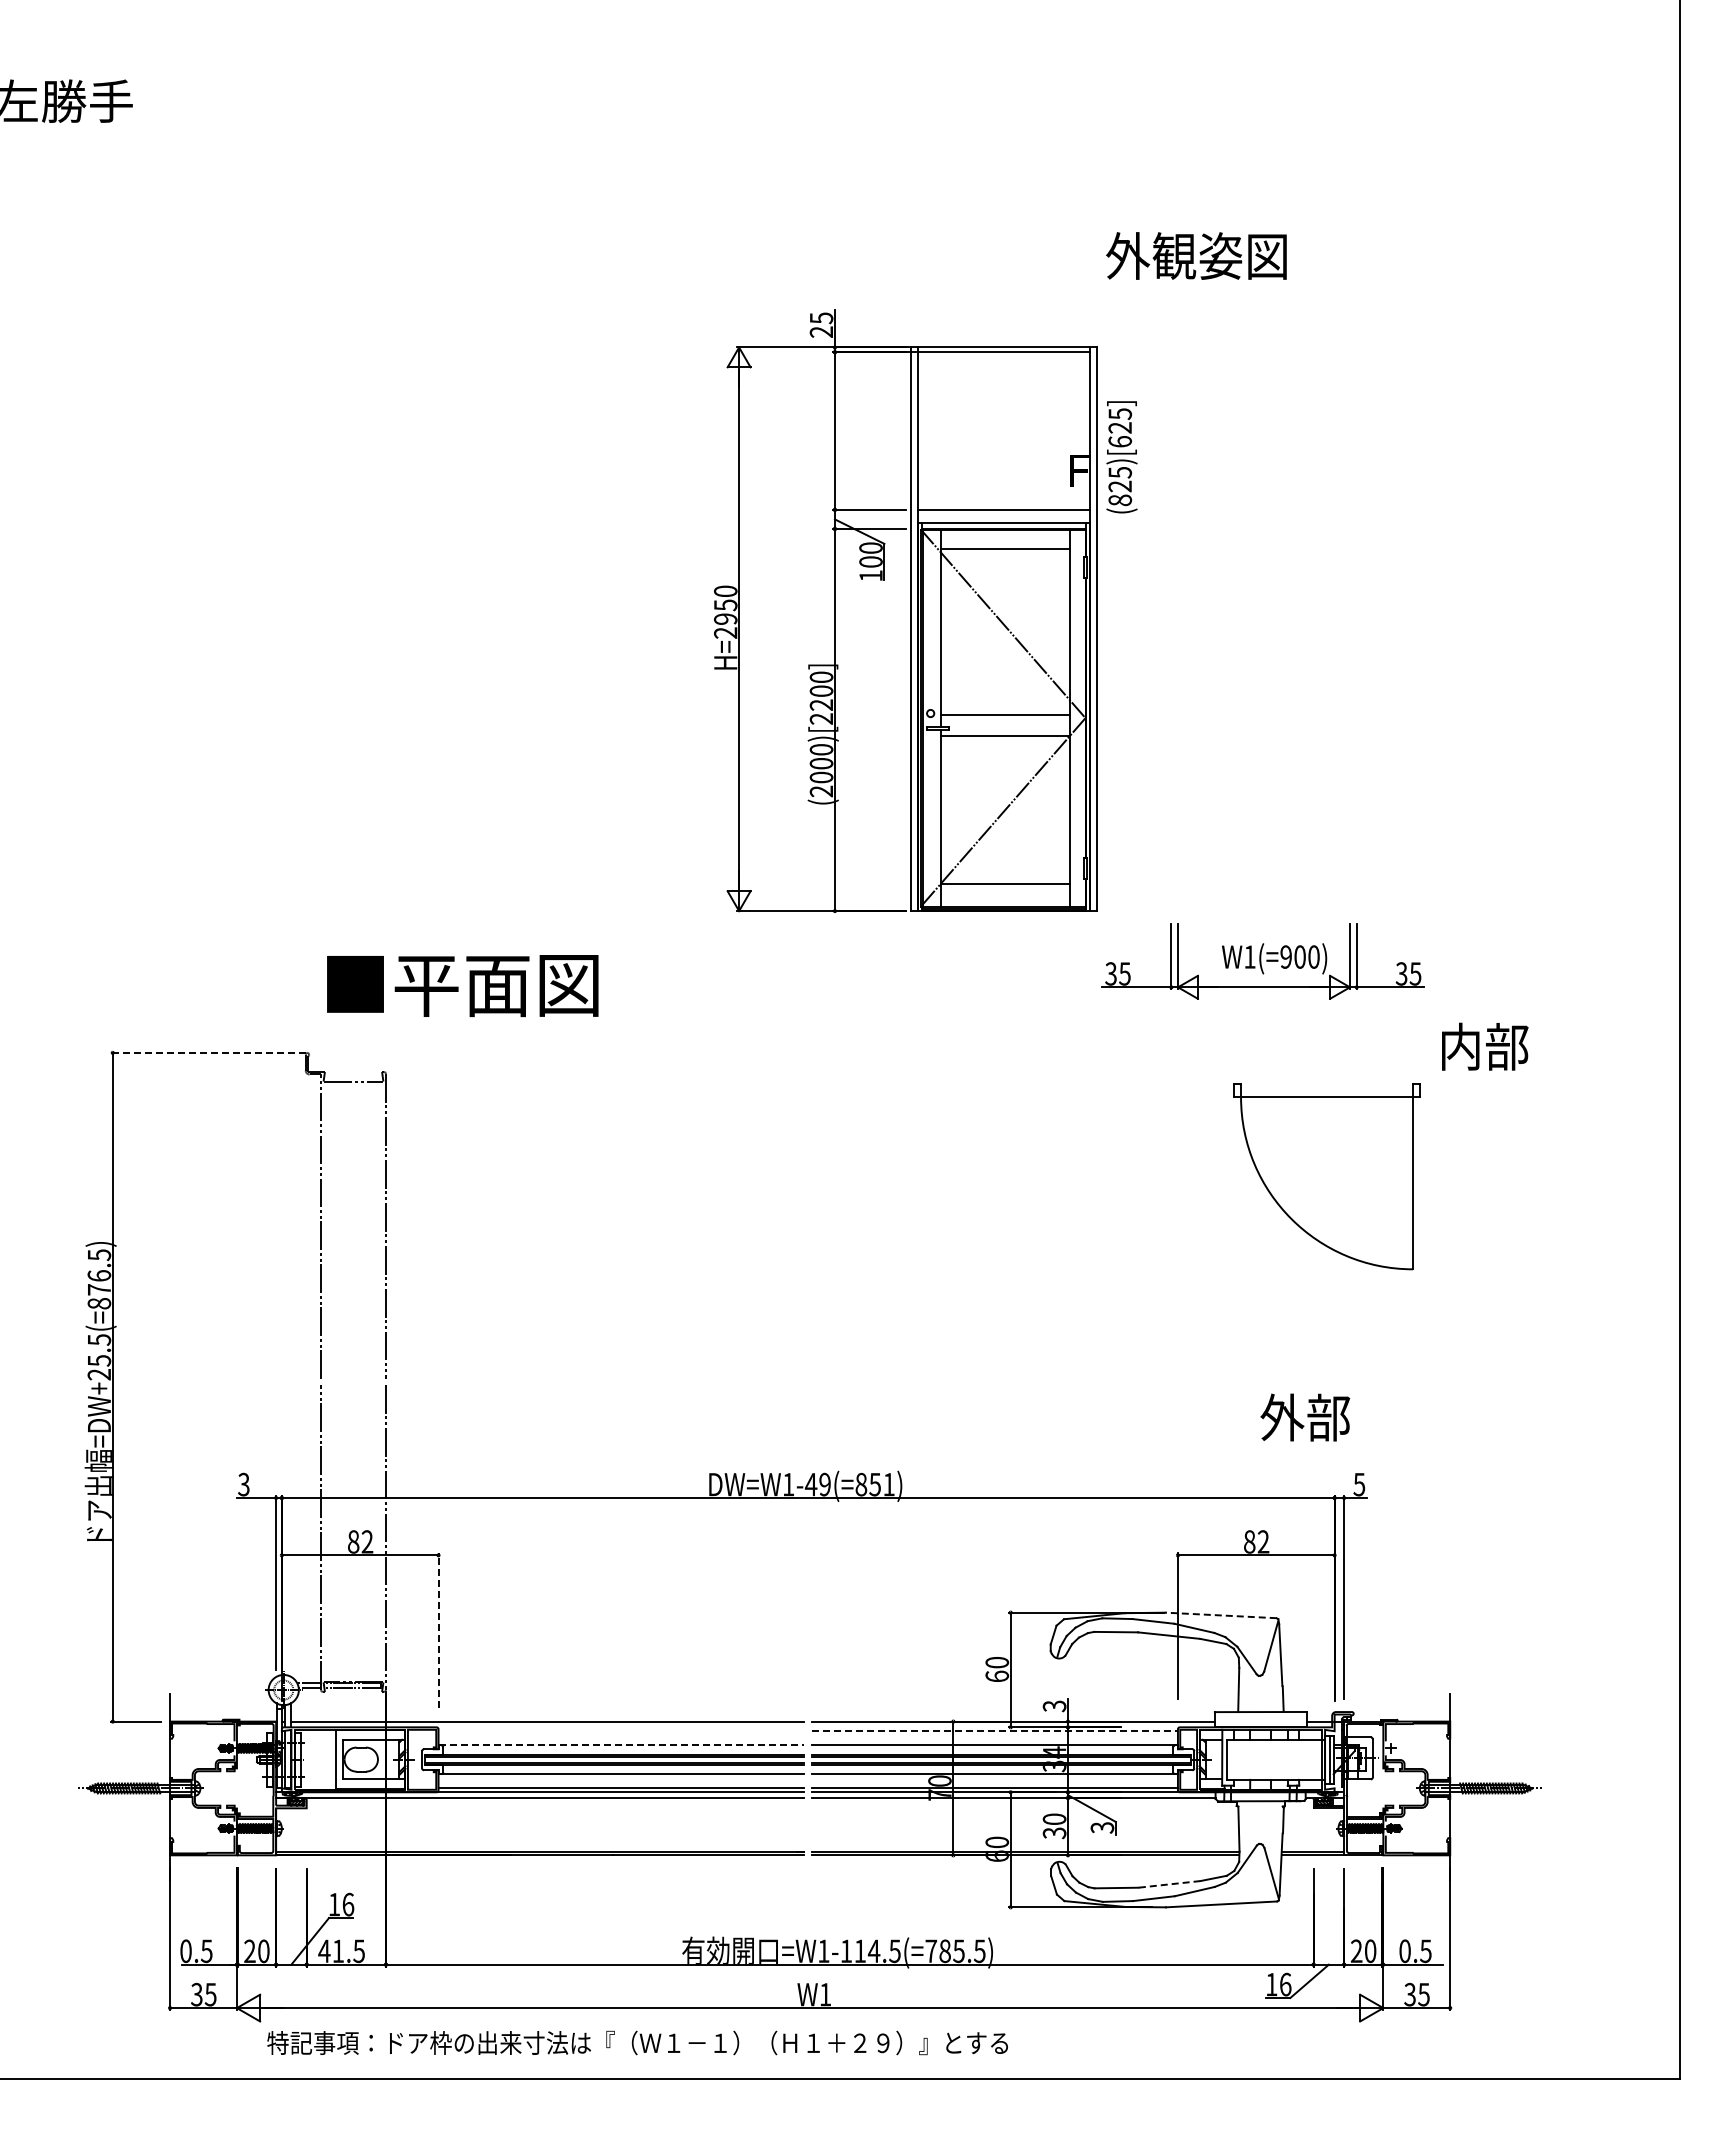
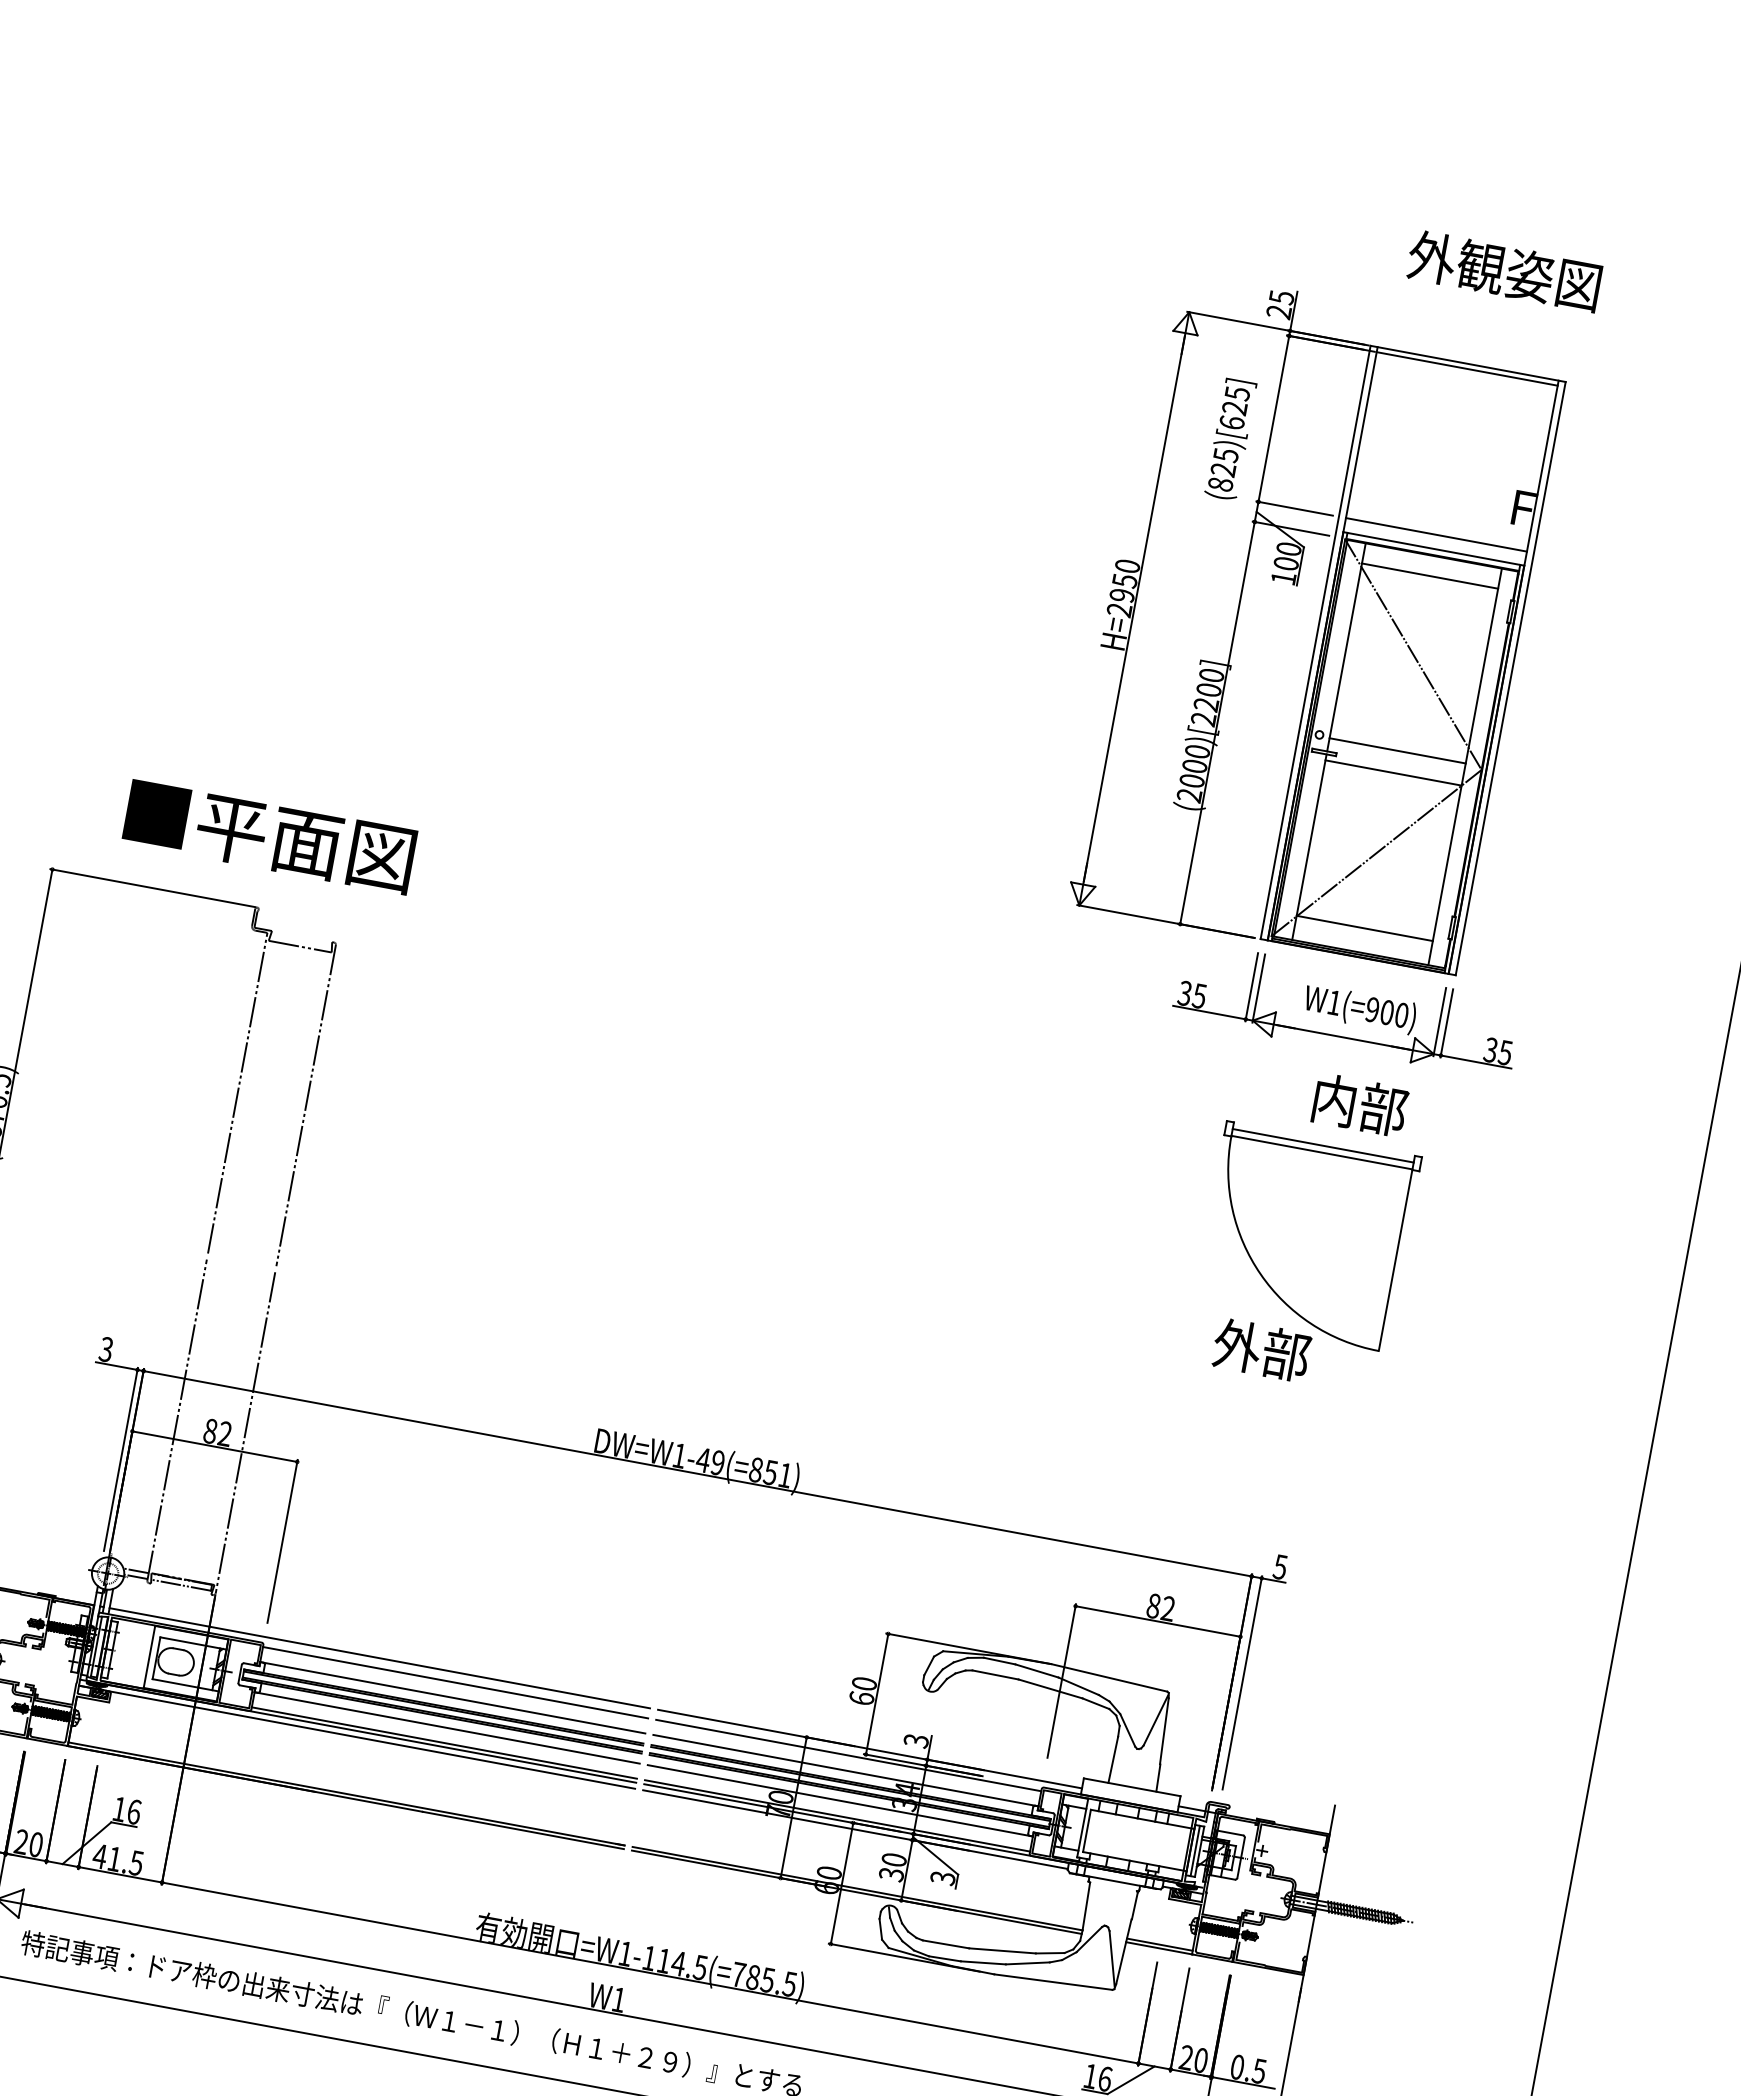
text: (1196, 255) -> (1504, 270), moved
part: (905, 610) -> (1313, 621), moved
part: (1262, 961) -> (1346, 1009), moved
text: (462, 985) -> (269, 836), moved
text: (1485, 1046) -> (1360, 1105), moved
line: (207, 1052) -> (152, 887), dashed -> solid
line: (1327, 1090) -> (1323, 1146), added
text: (1305, 1417) -> (1261, 1350), moved
line: (1221, 1615) -> (1109, 1678), dashed -> solid
line: (438, 1630) -> (282, 1541), dashed -> solid
line: (621, 1731) -> (455, 1683), added
line: (995, 1731) -> (849, 1756), dashed -> solid
line: (621, 1745) -> (452, 1697), dashed -> solid
line: (1169, 1884) -> (1002, 1951), dashed -> solid

